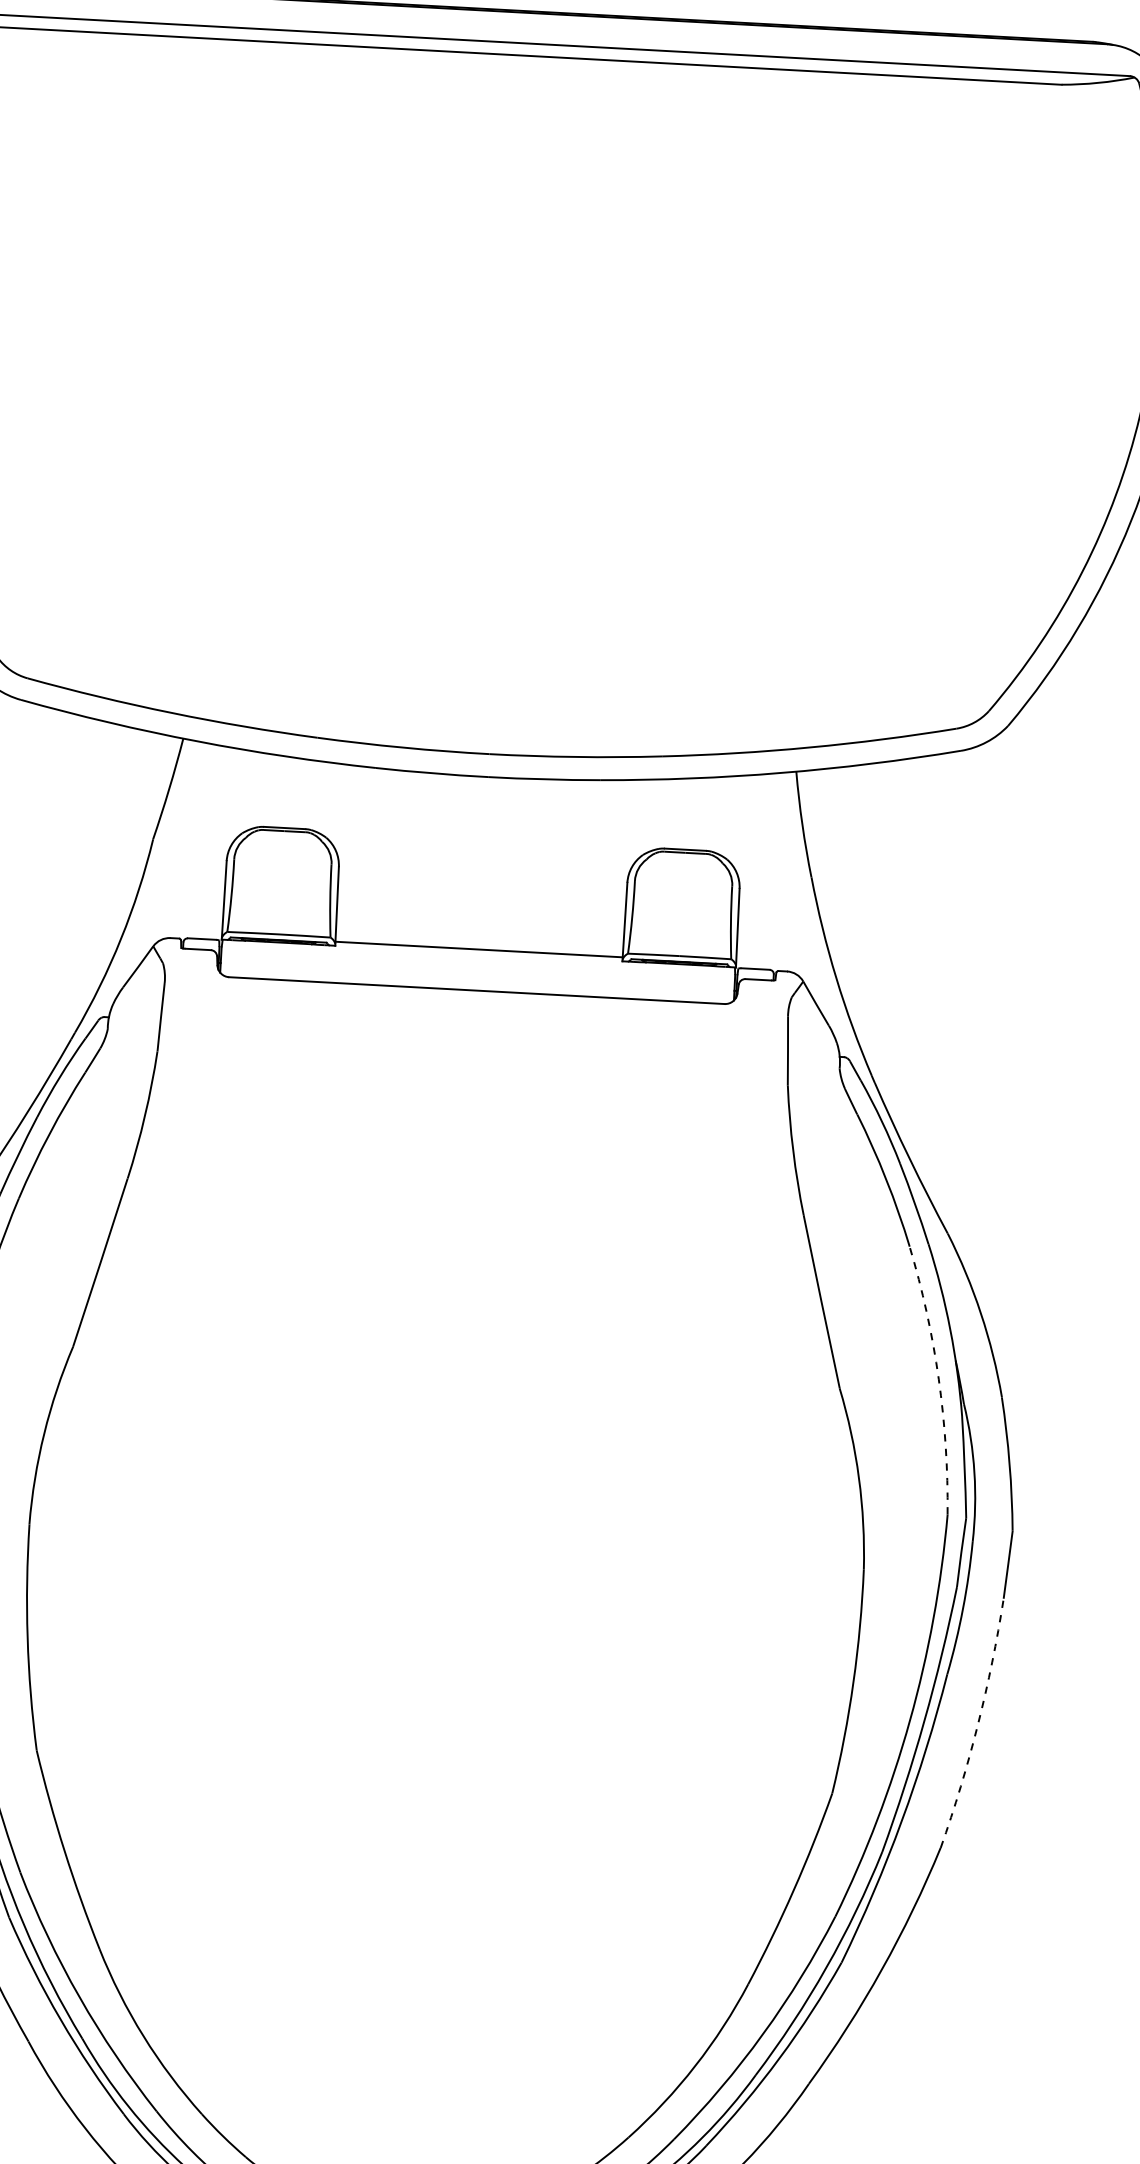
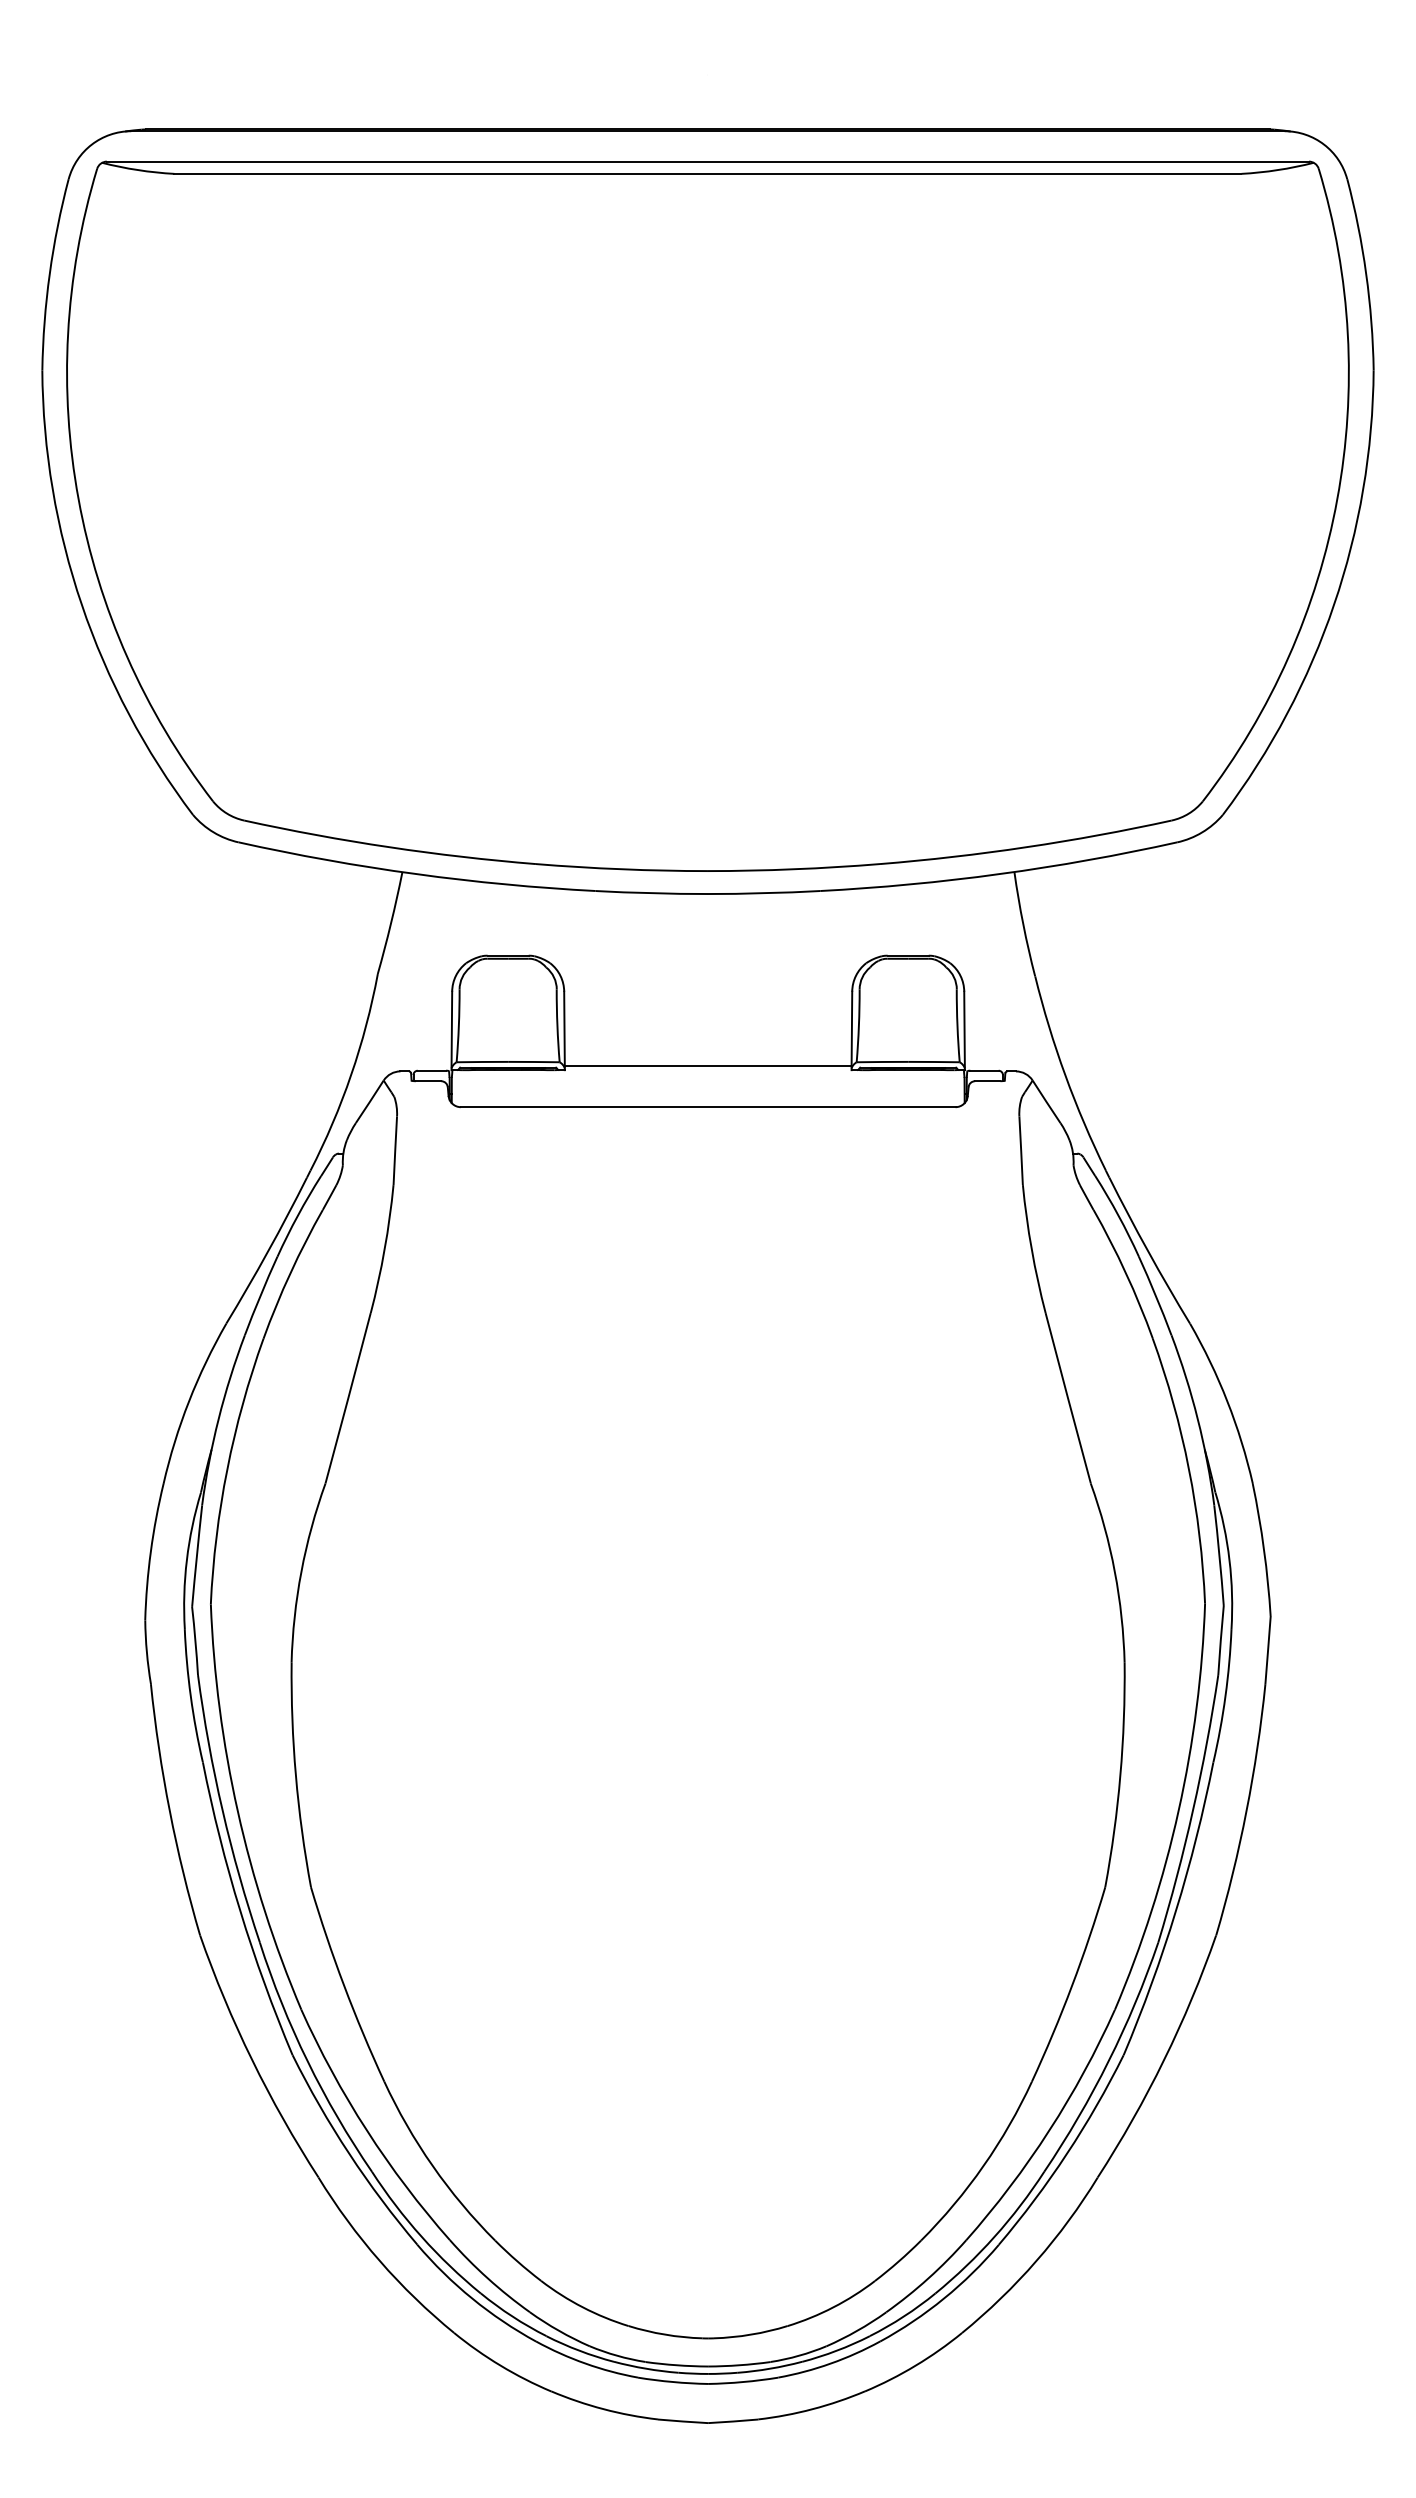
arc: (938, 1378) -> (1188, 1468), dashed -> solid
arc: (977, 1724) -> (1246, 1810), dashed -> solid

